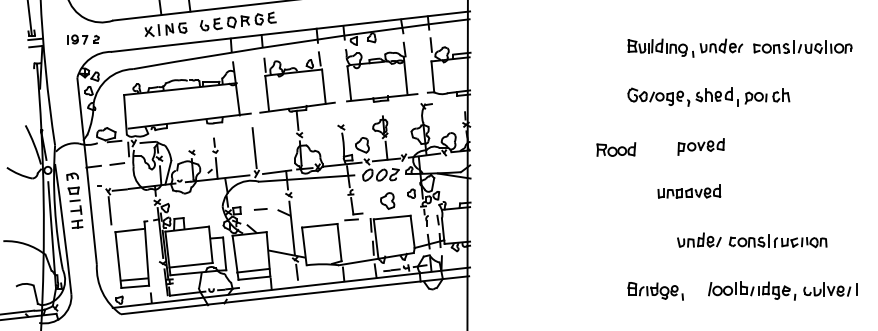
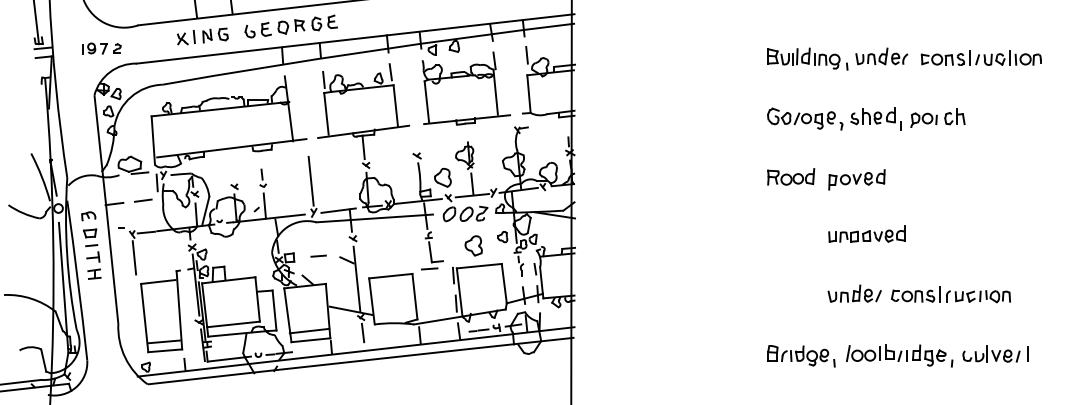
part: (616, 149) -> (791, 176), moved
part: (689, 191) -> (867, 234), moved
part: (782, 290) -> (936, 355), moved

